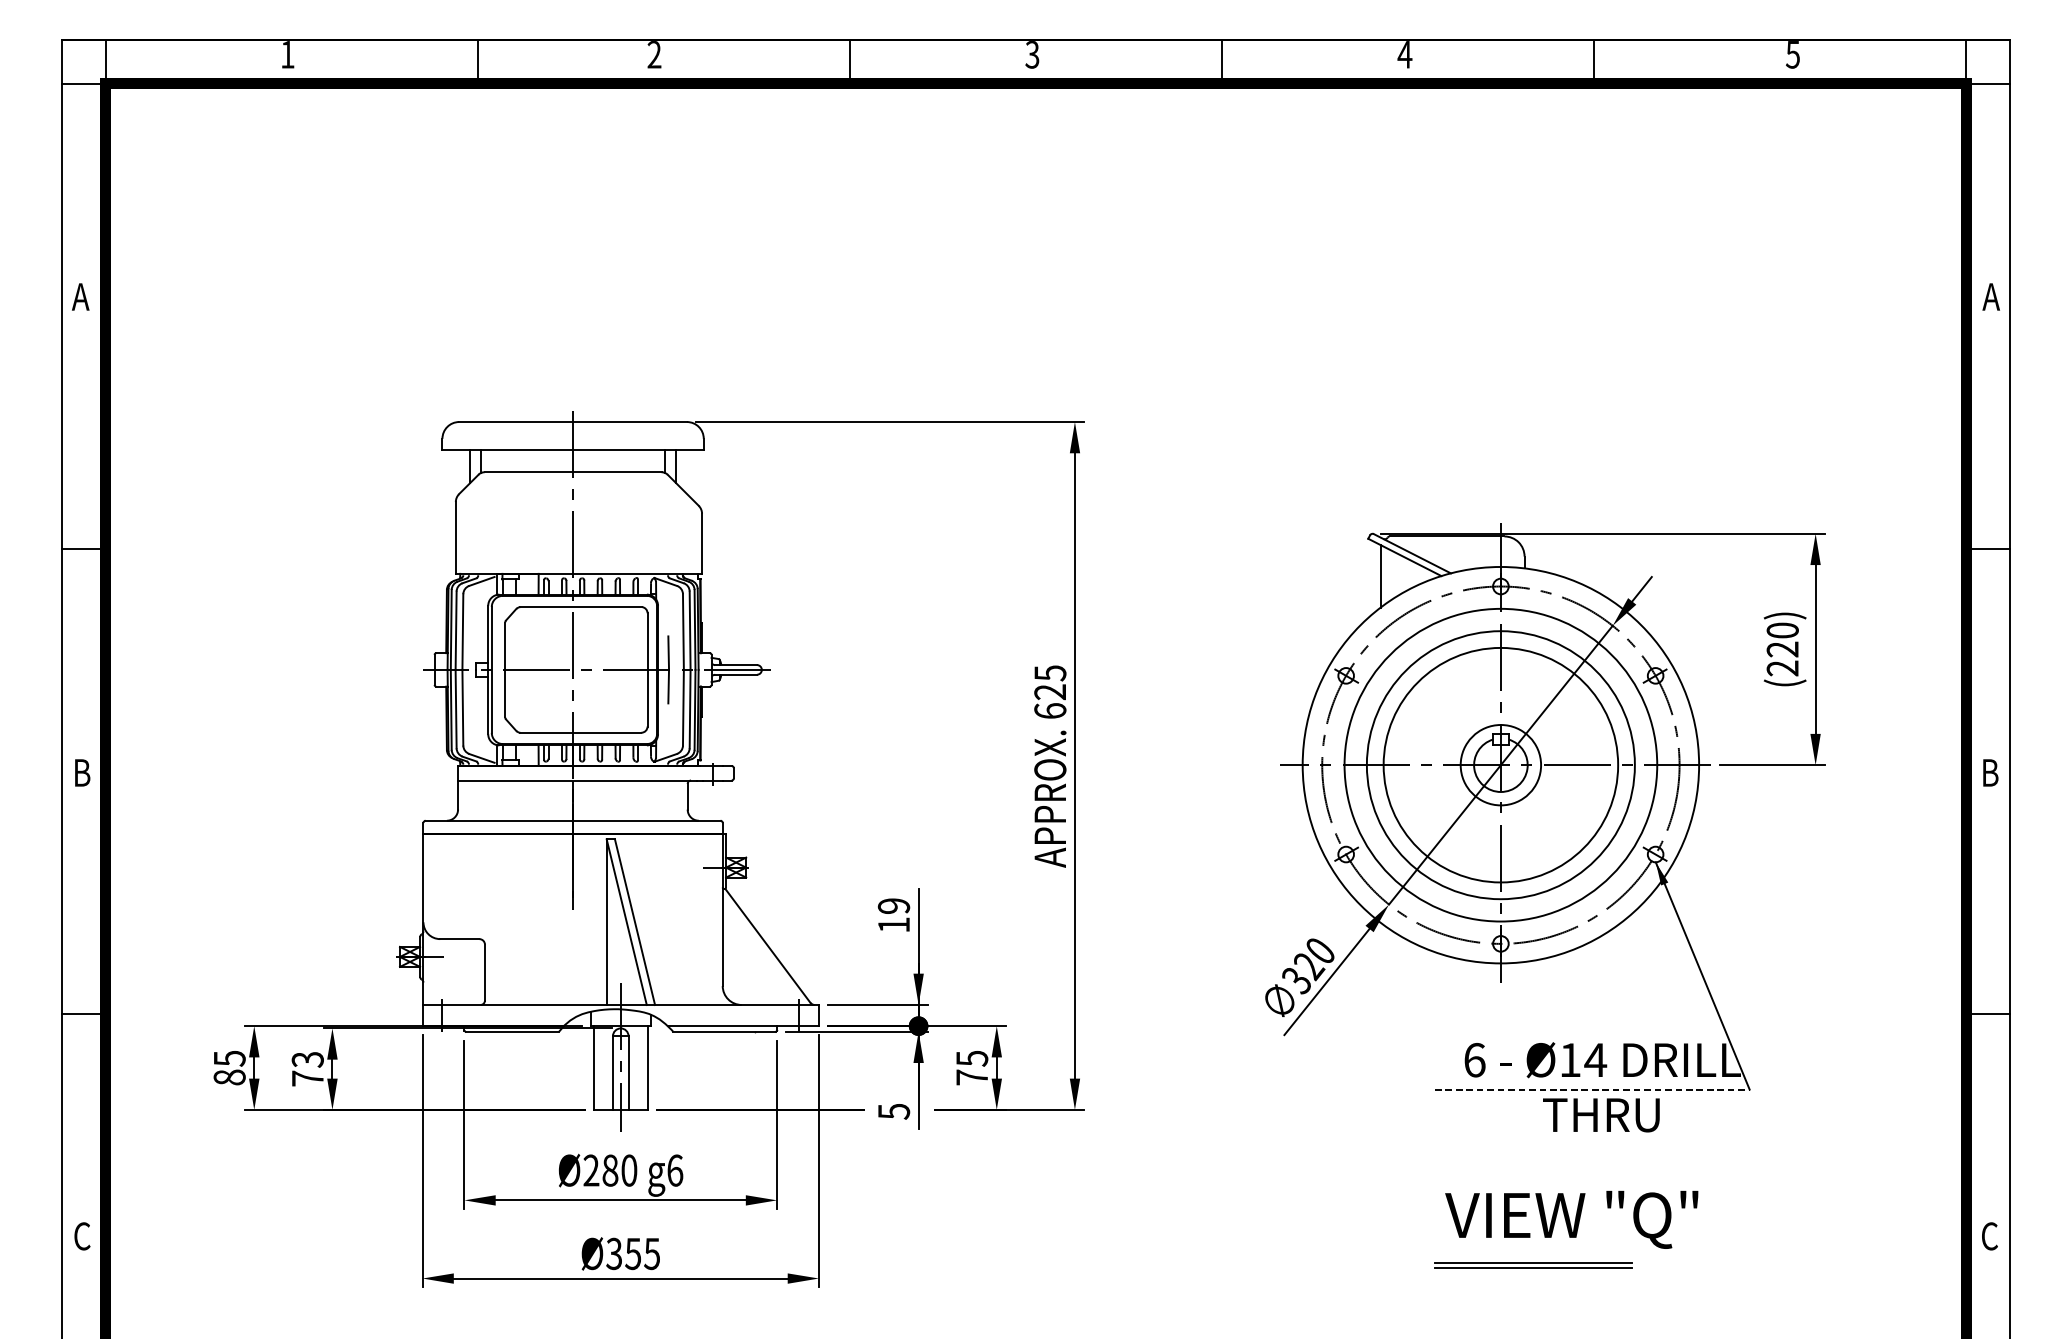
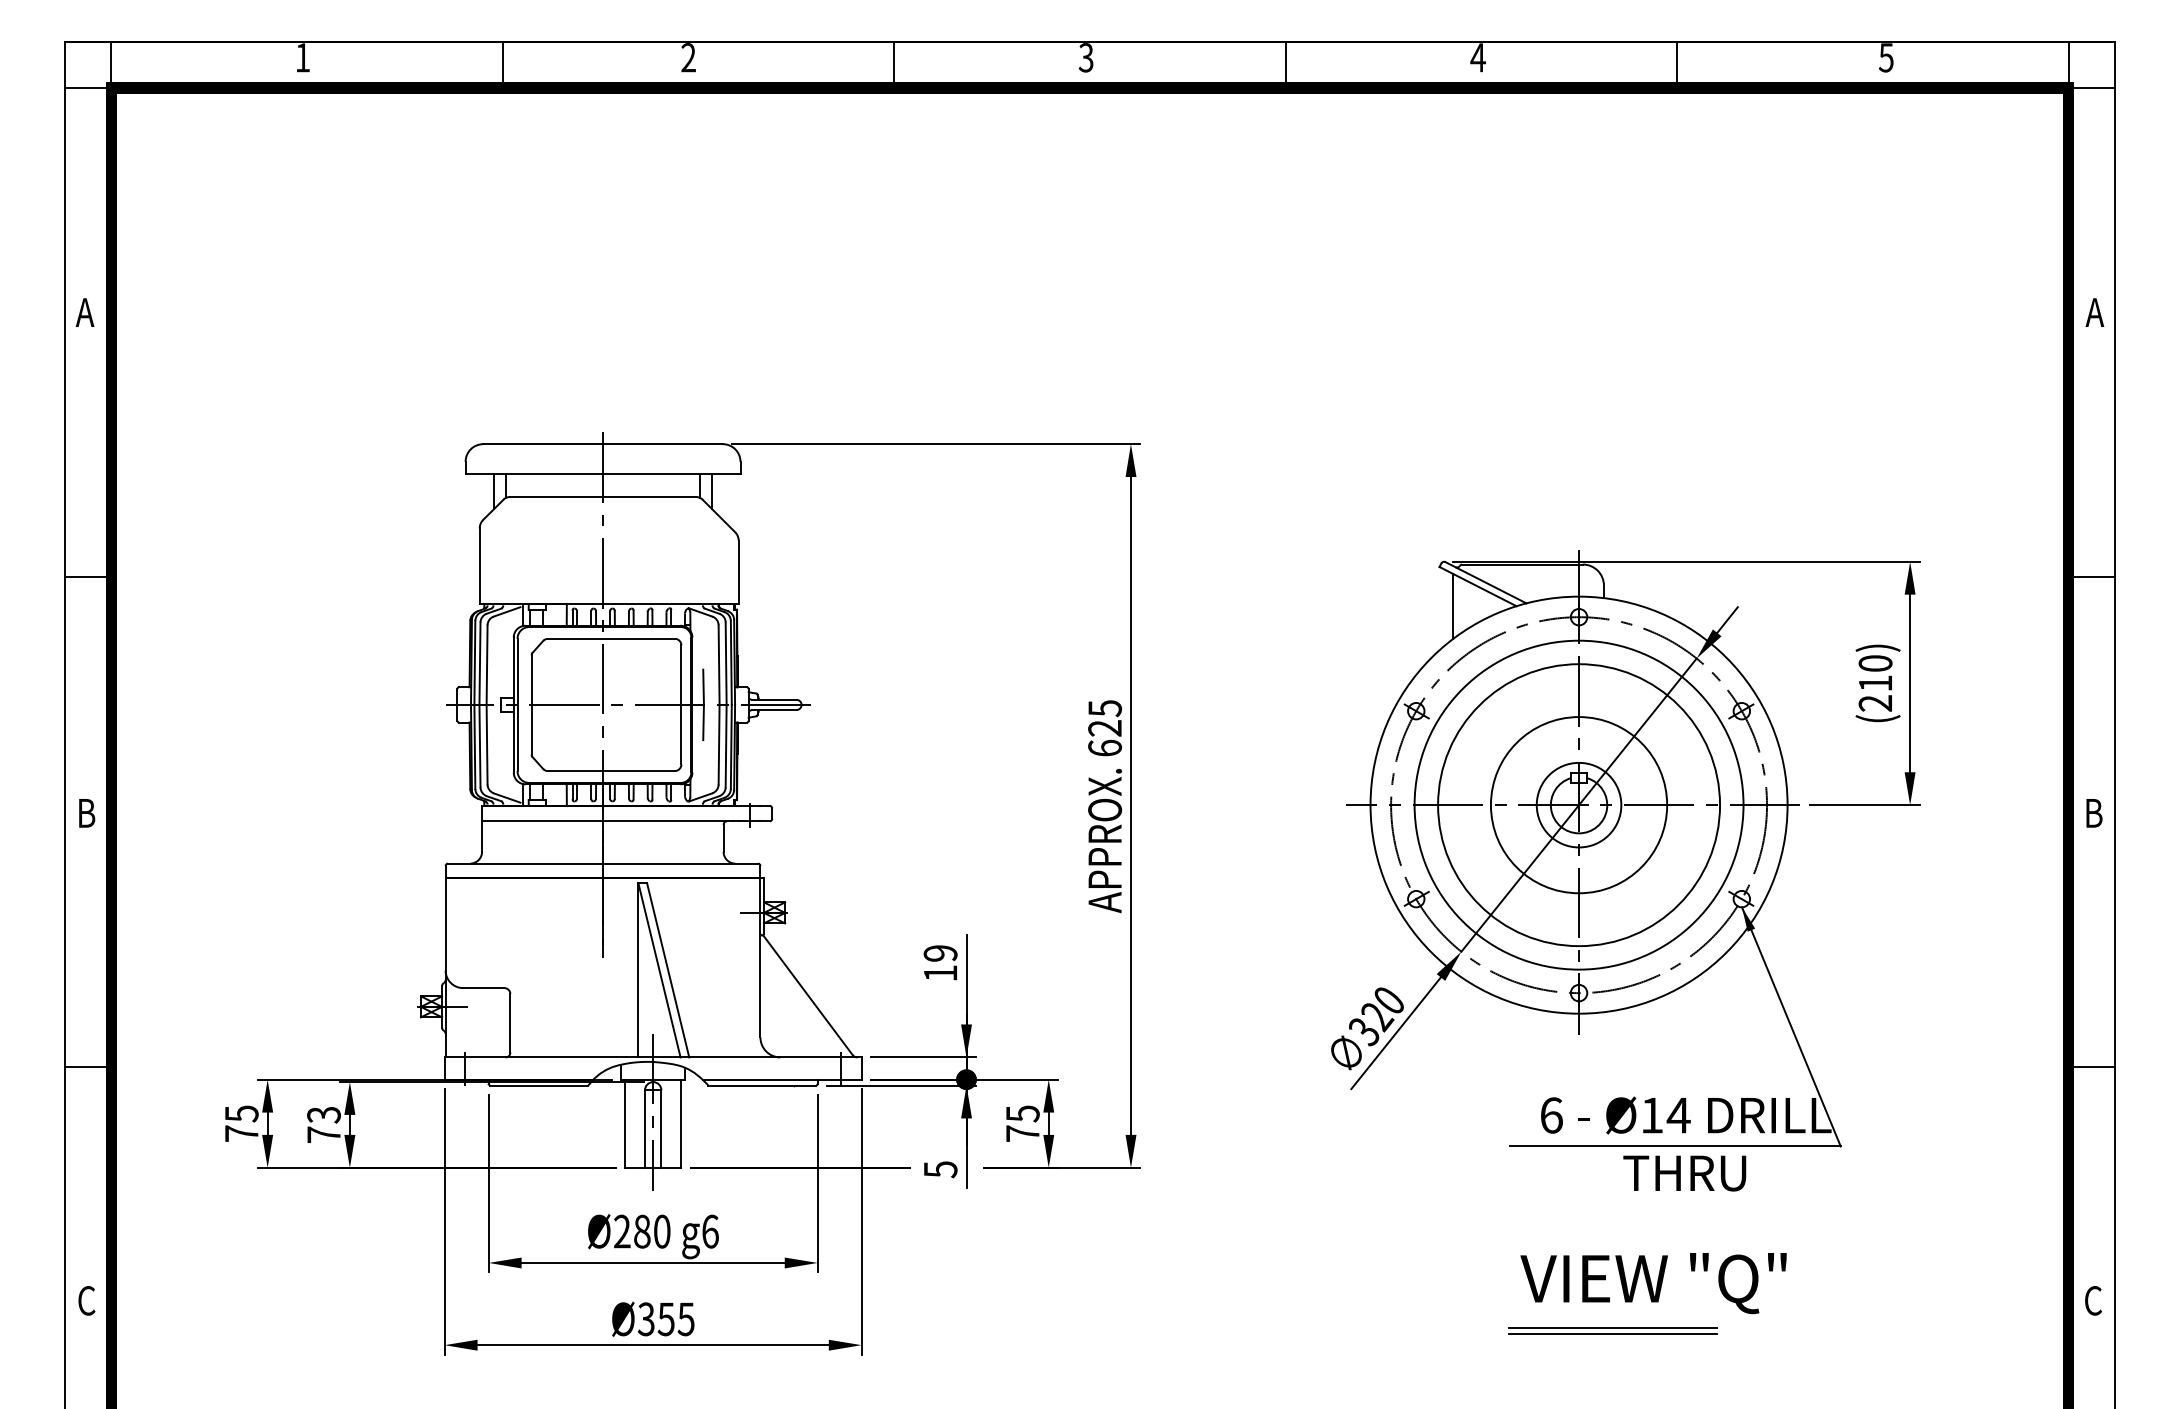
text: (1781, 649) -> (1874, 683), (220) -> (210)
circle: (1500, 765) -> (1578, 805), size x0.71
text: (229, 1077) -> (241, 1133), 85 -> 75
line: (1592, 1089) -> (1675, 1146), dashed -> solid

